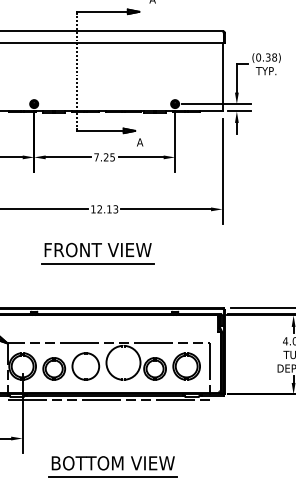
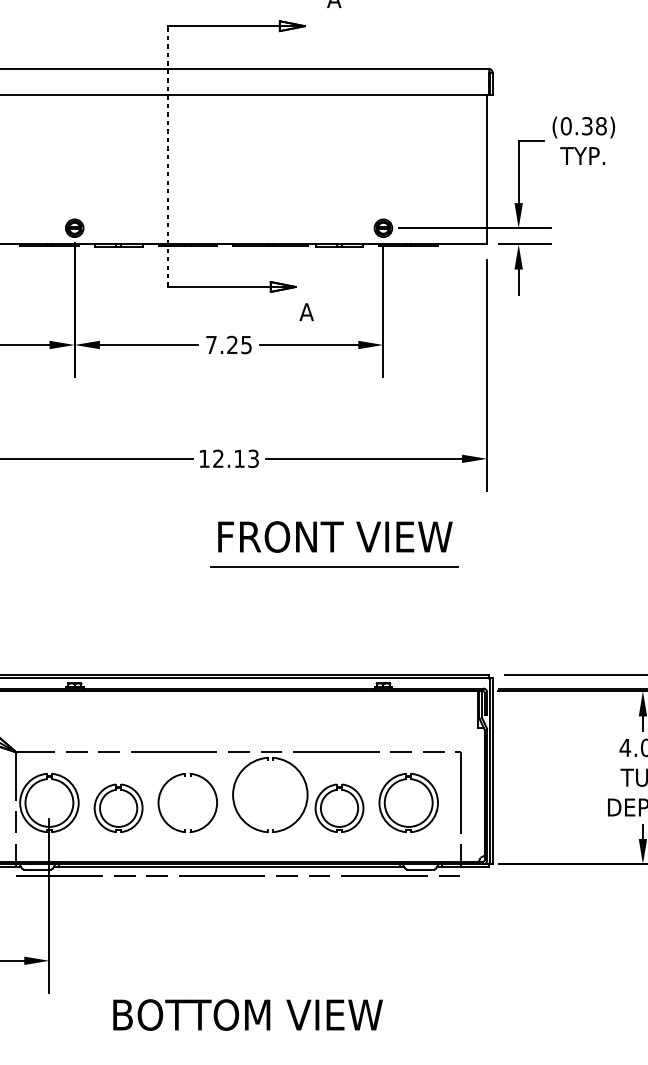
part: (97, 253) -> (333, 544), moved
line: (112, 477) -> (246, 1046), removed

